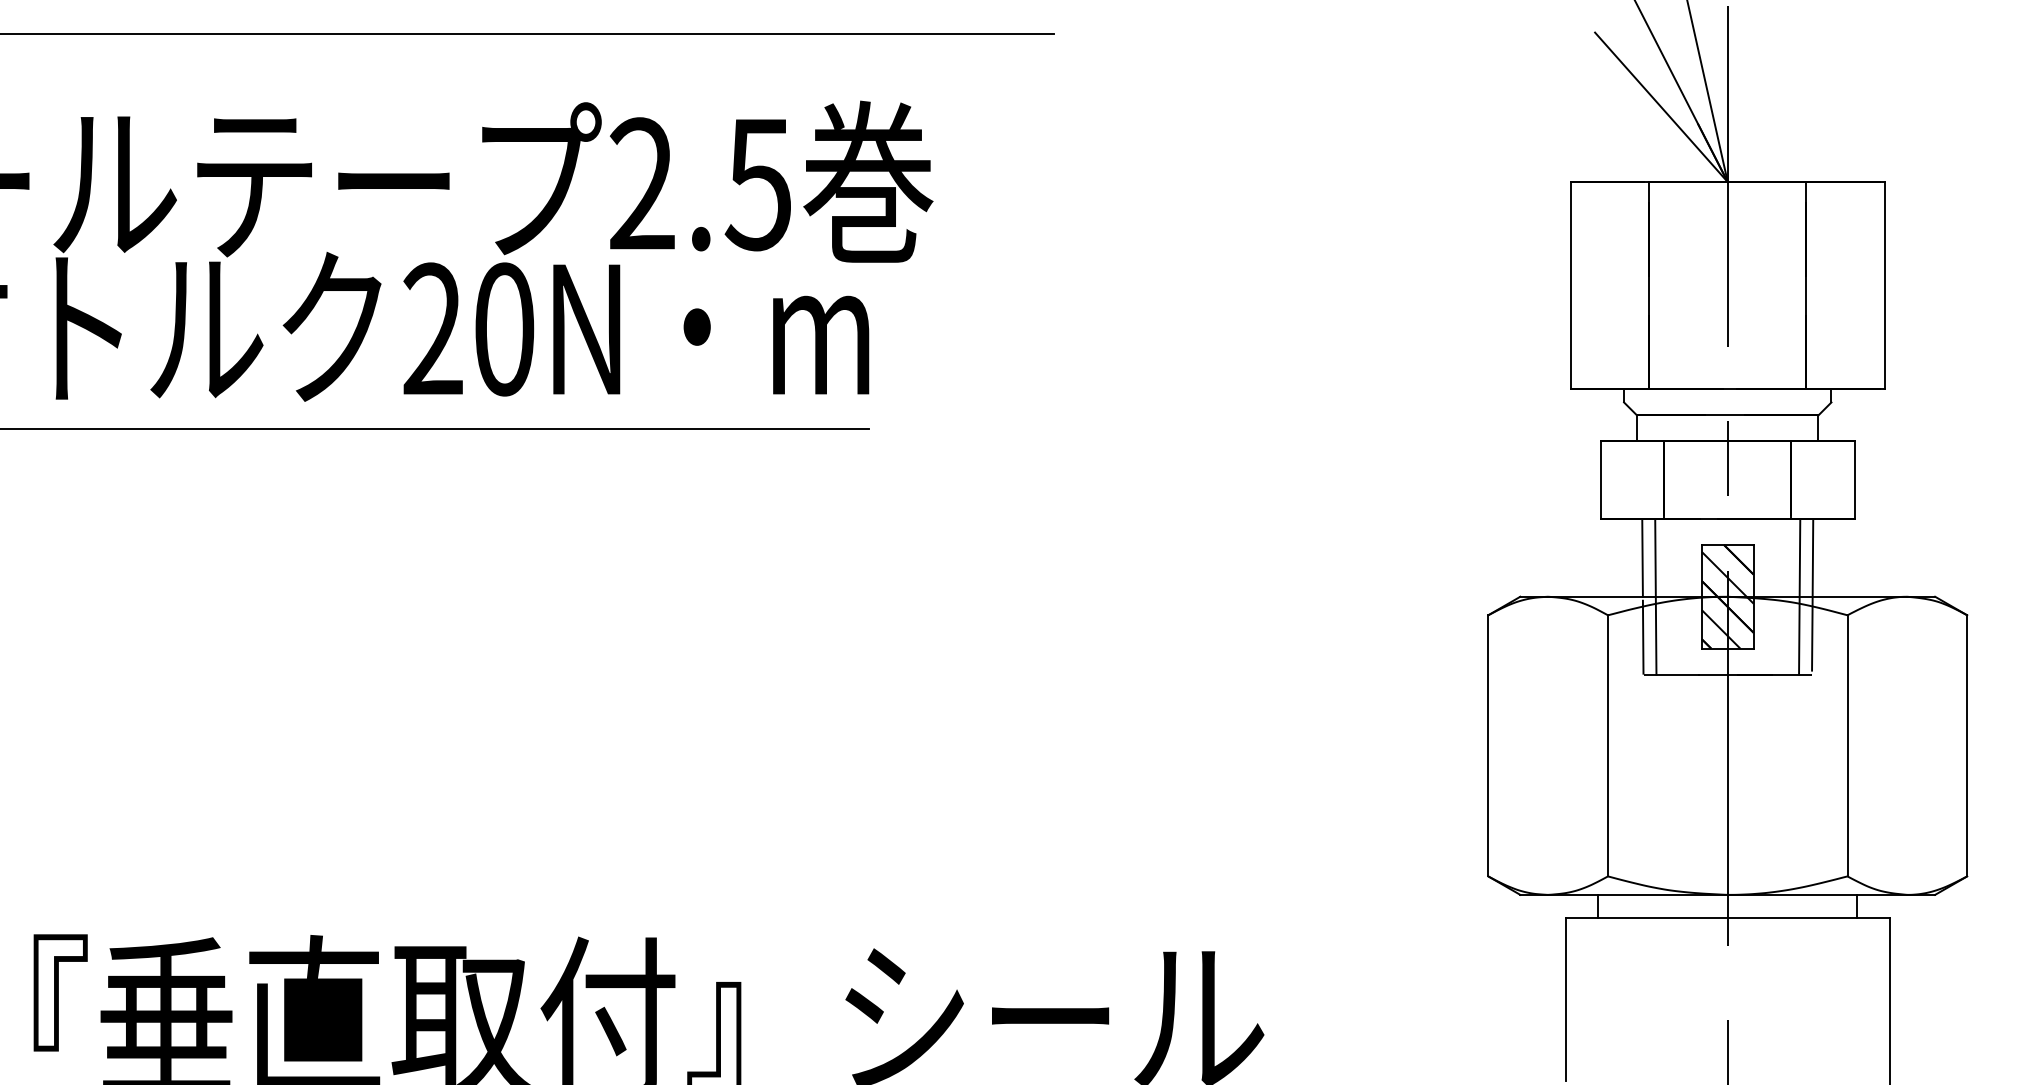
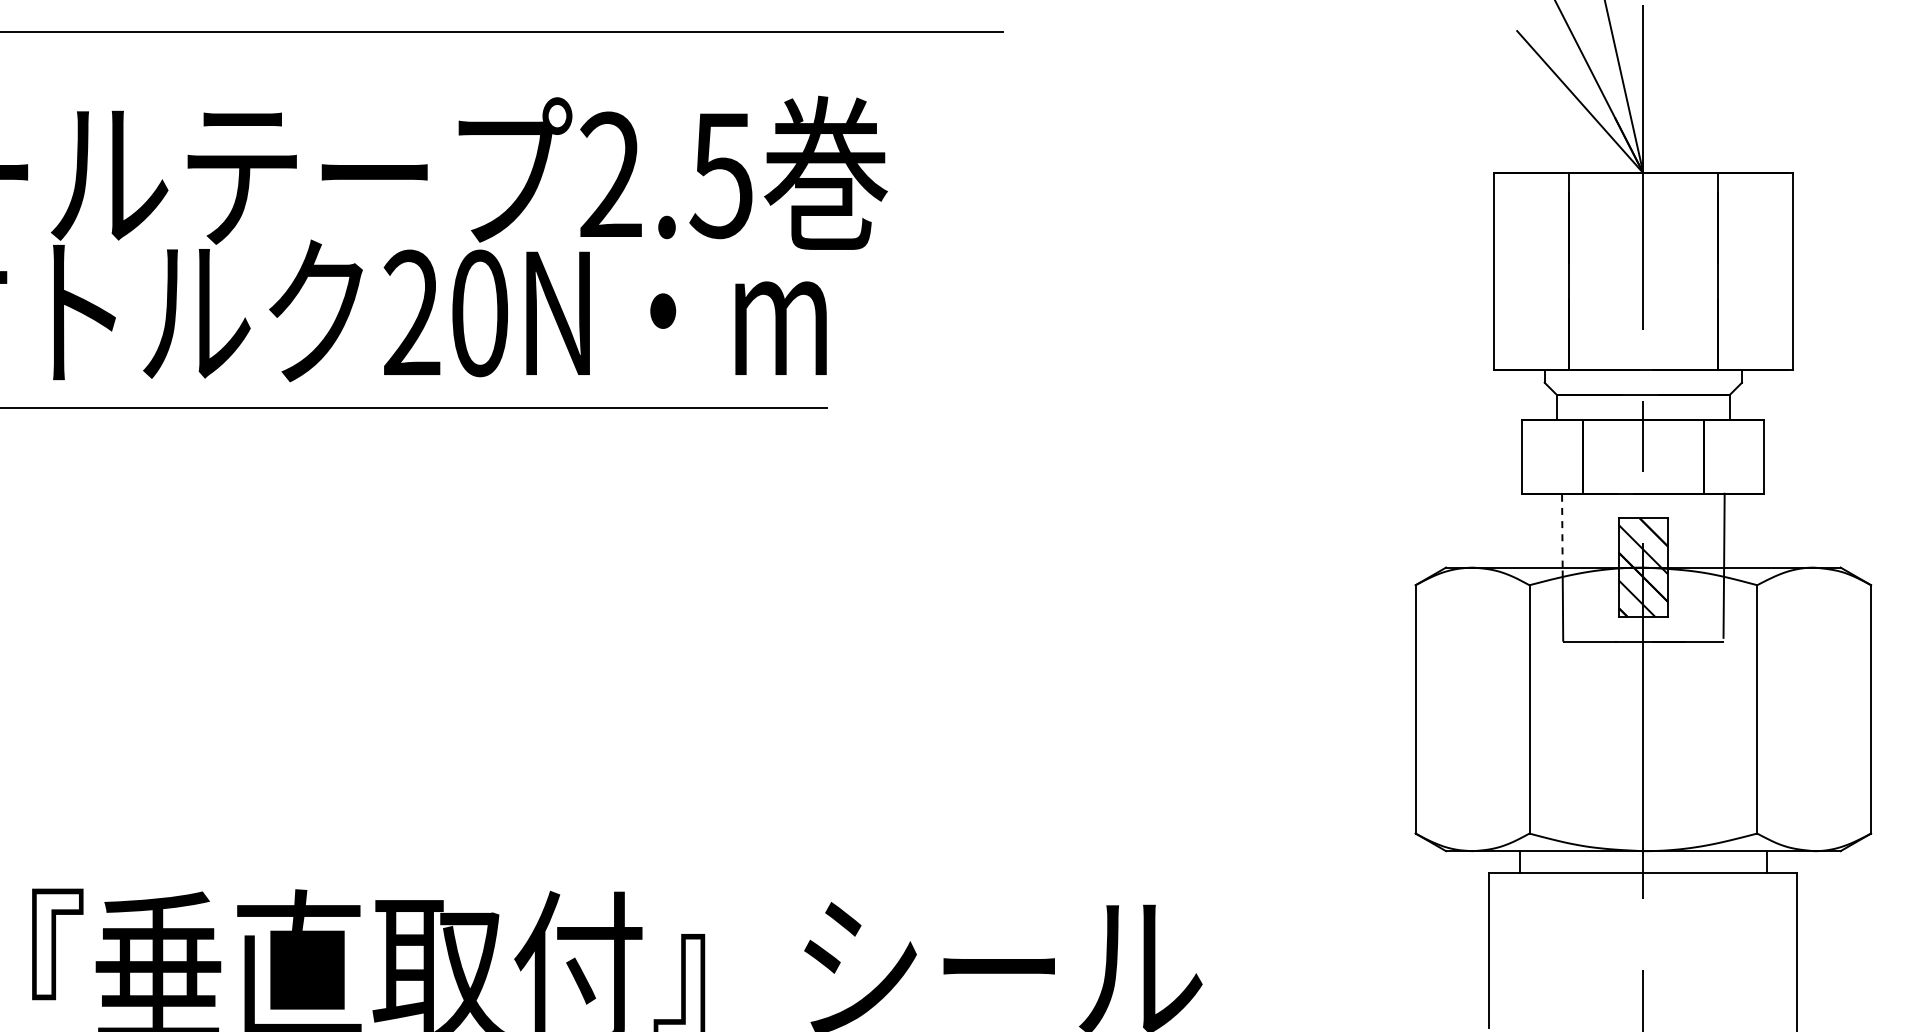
line: (1642, 557) -> (1562, 530), solid -> dashed
line: (1655, 596) -> (1574, 567), removed
line: (1799, 596) -> (1711, 567), removed

